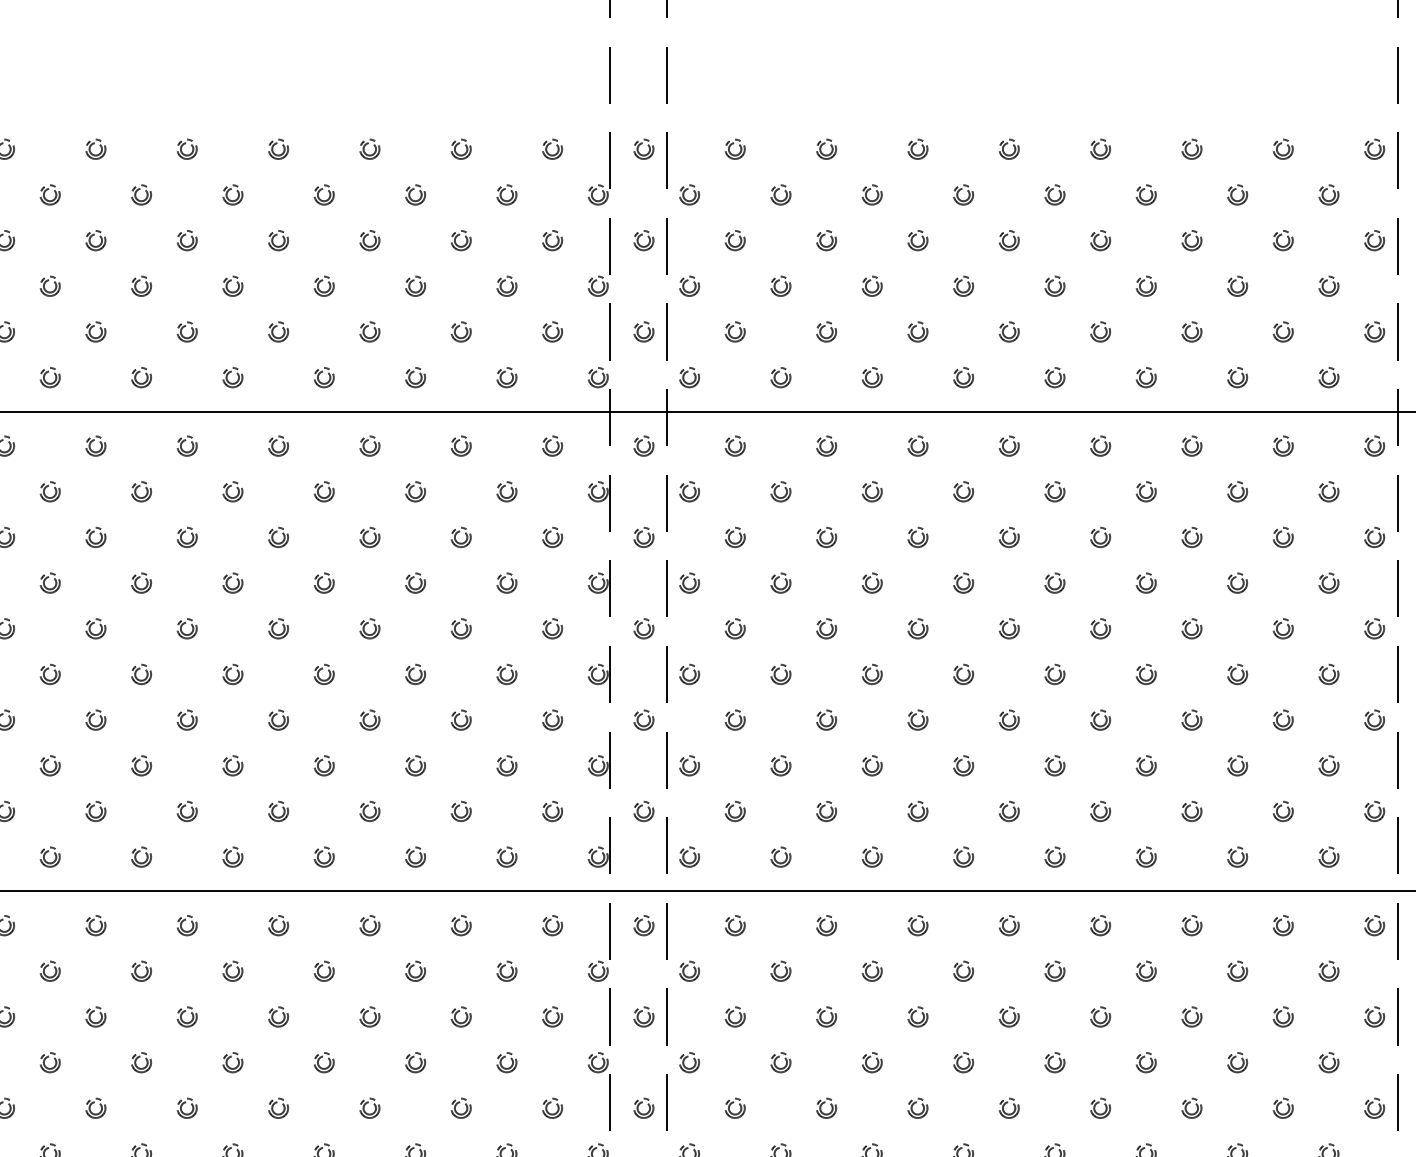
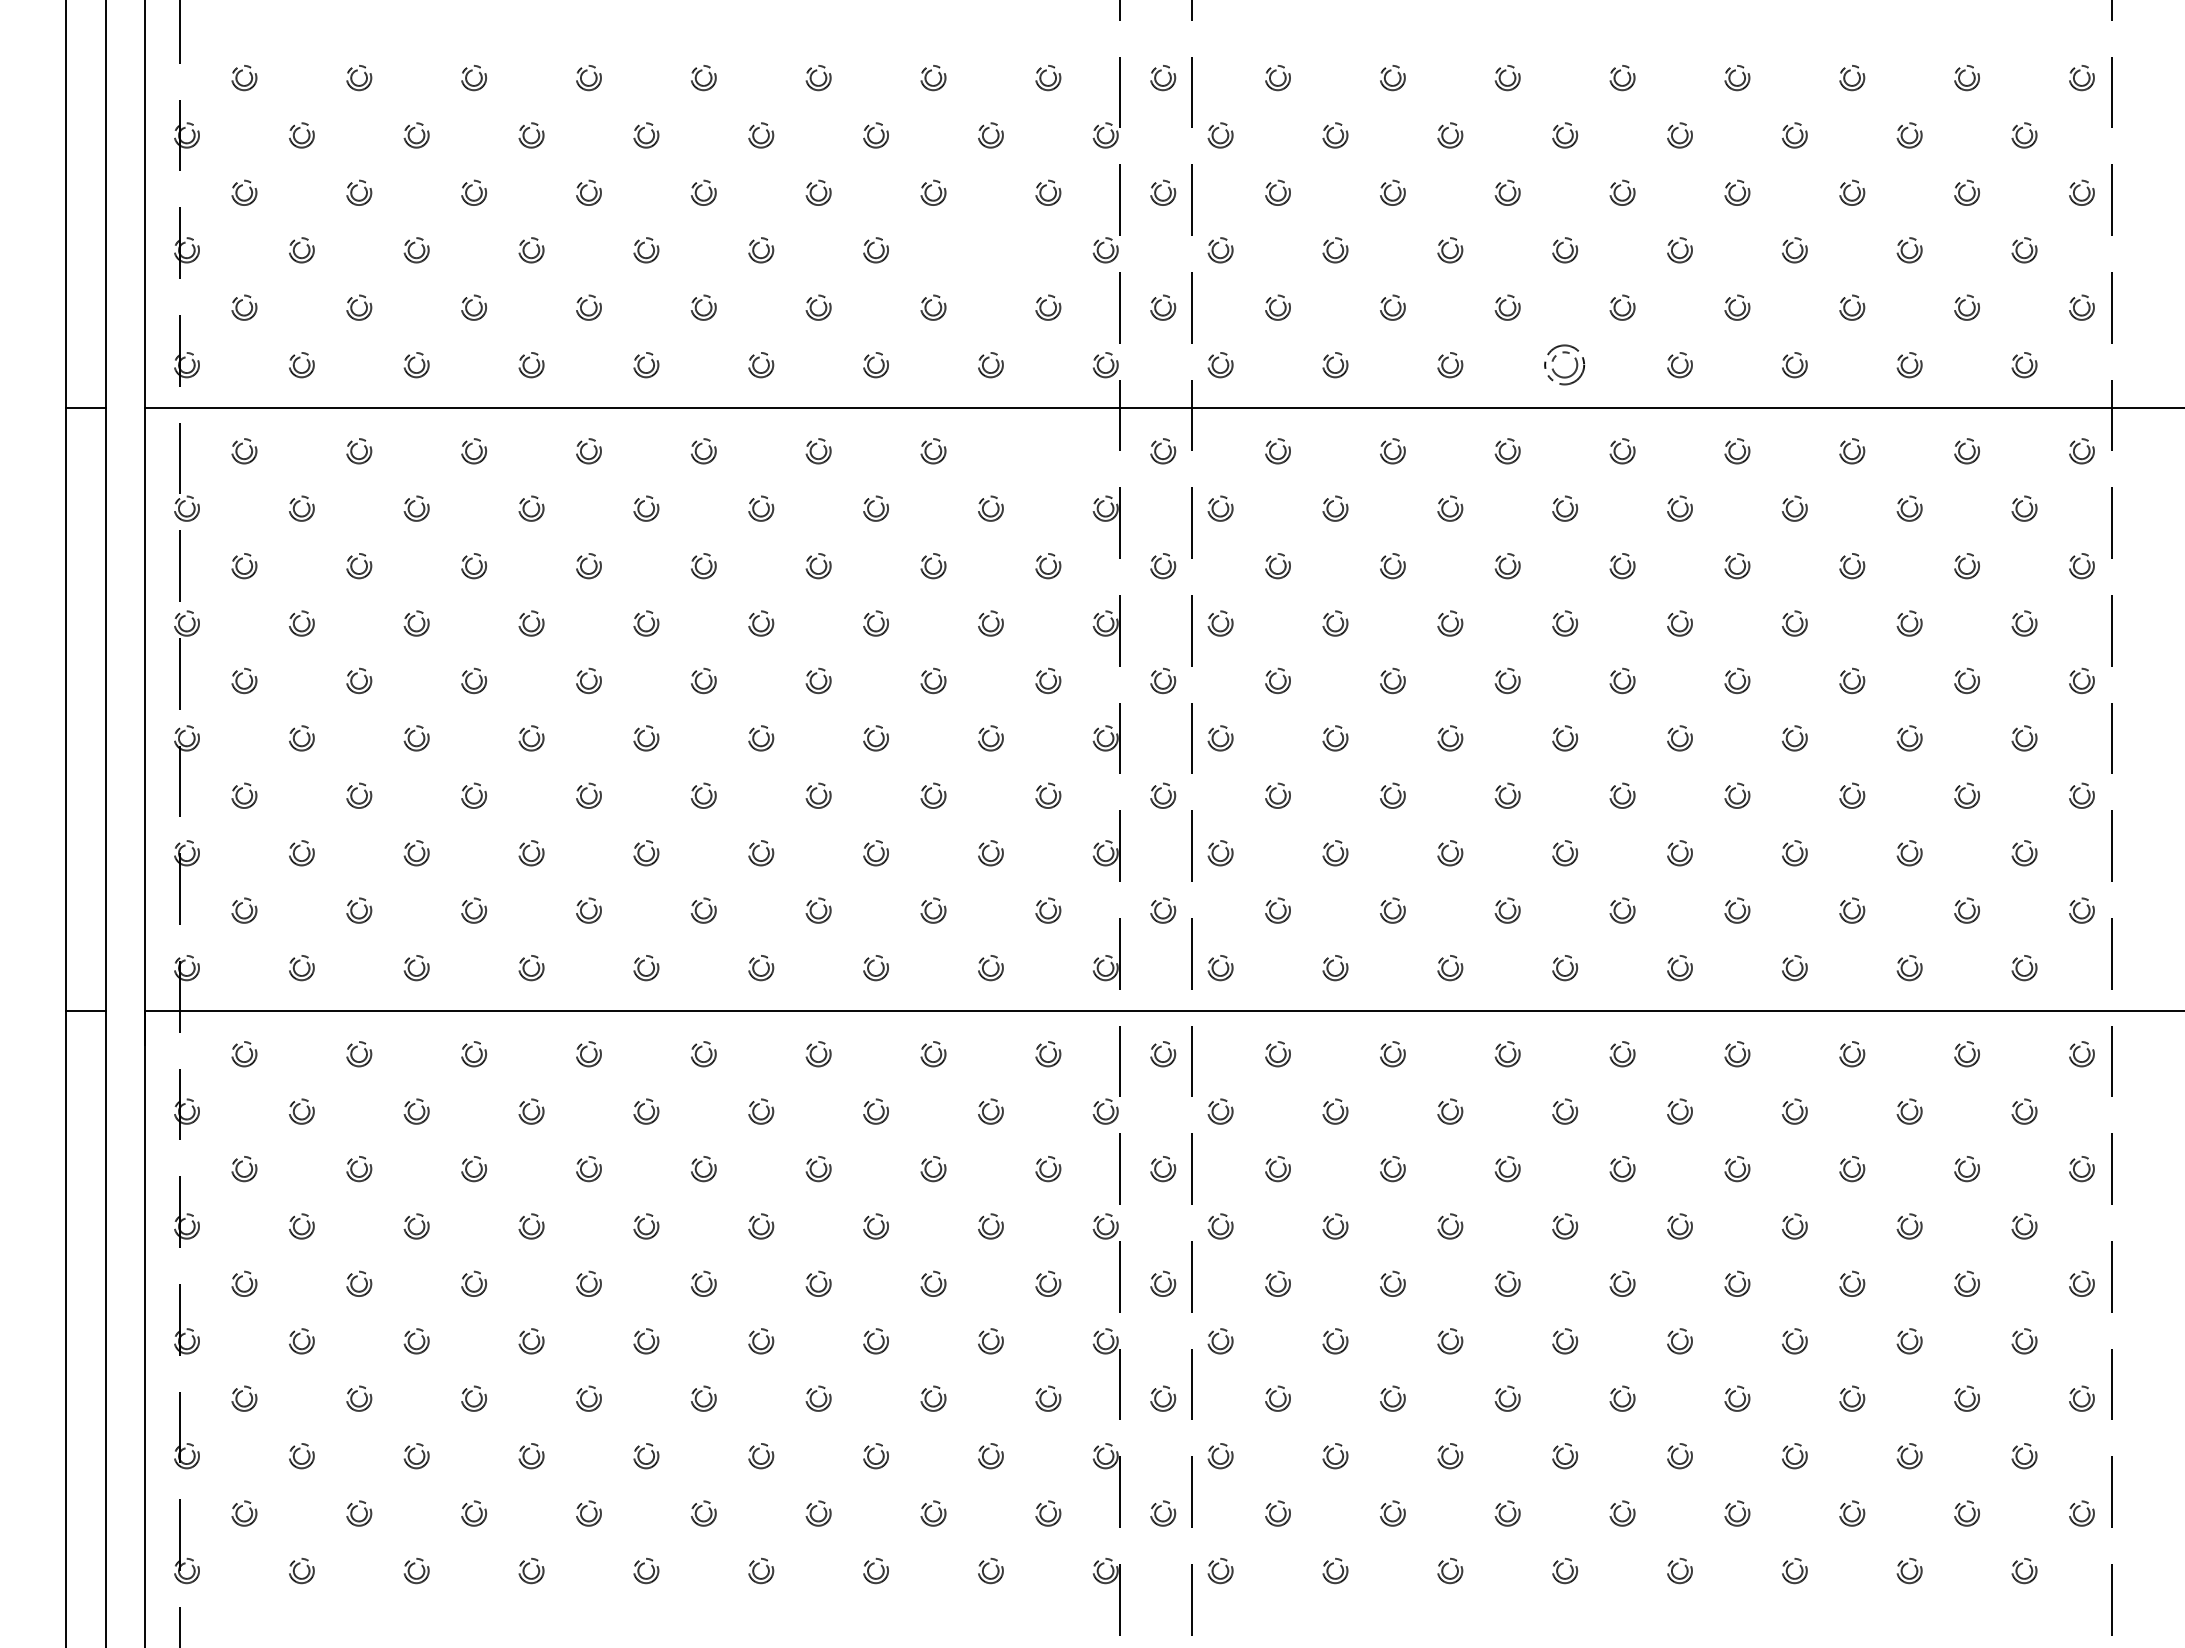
part: (501, 288) -> (984, 252), removed
part: (963, 377) -> (1565, 365), size x1.6
part: (557, 444) -> (1054, 449), removed

